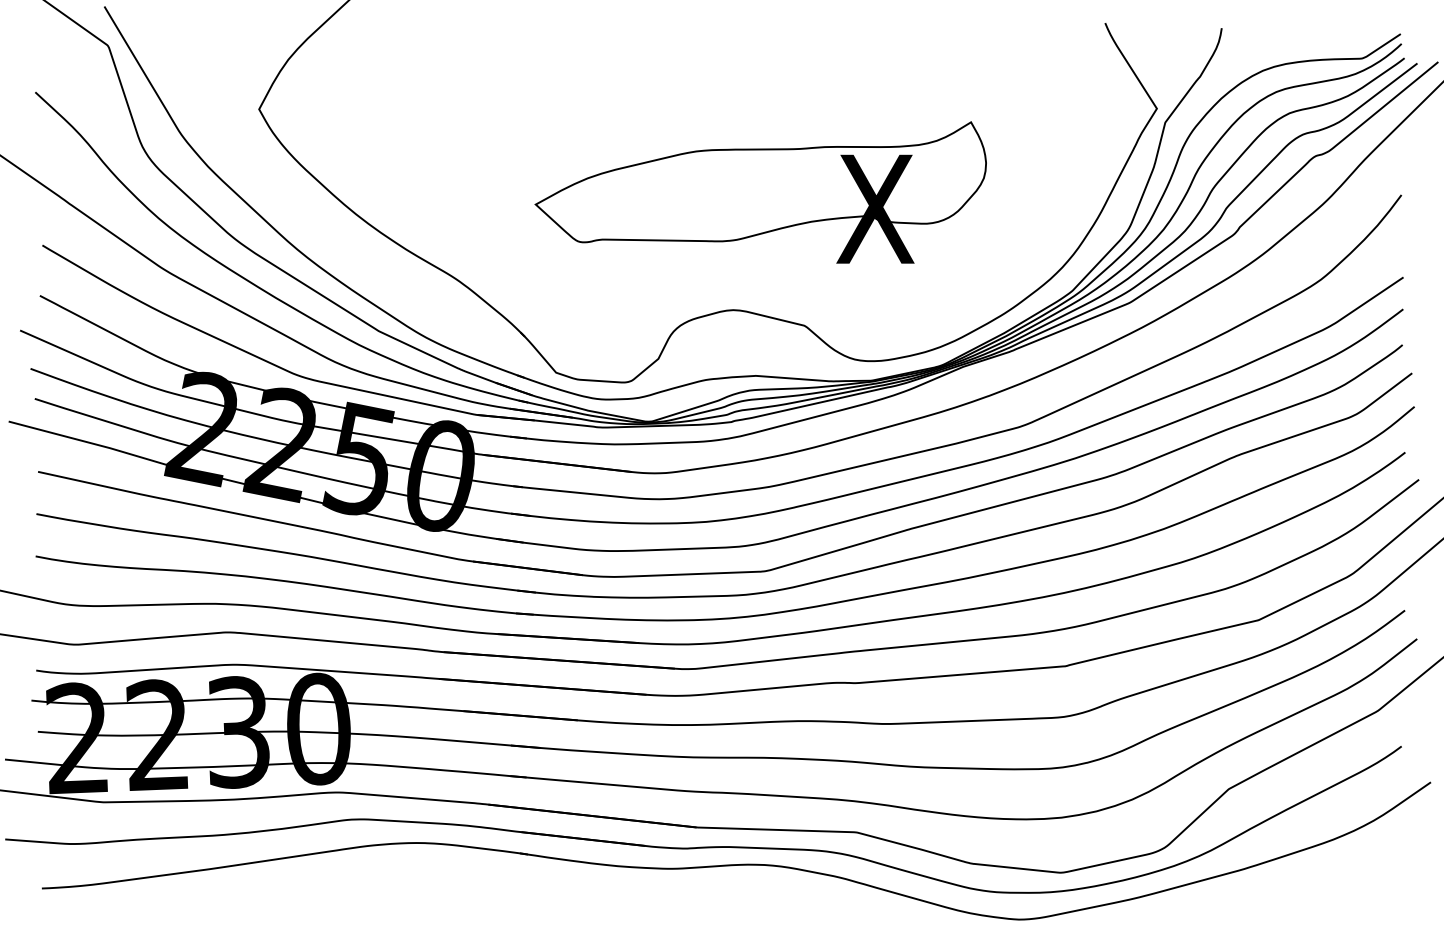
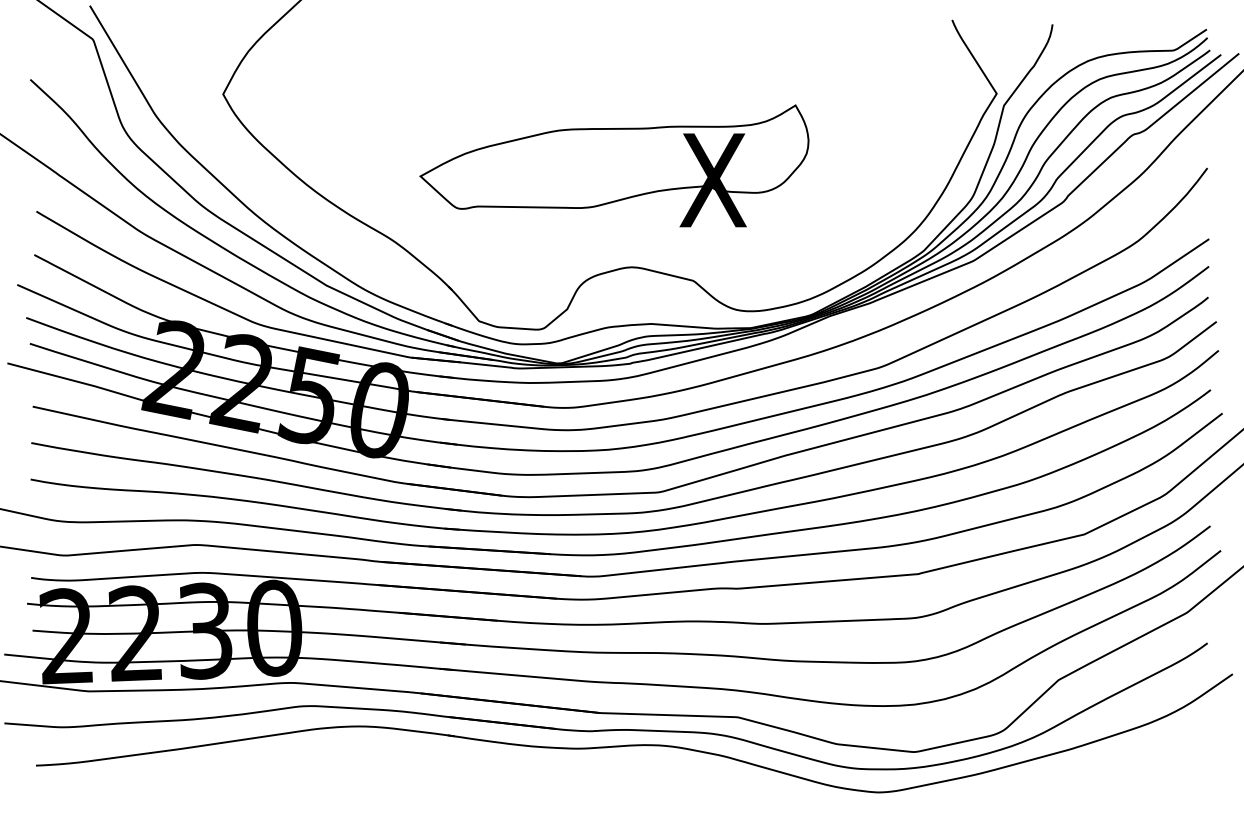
part: (760, 191) -> (614, 165), moved

